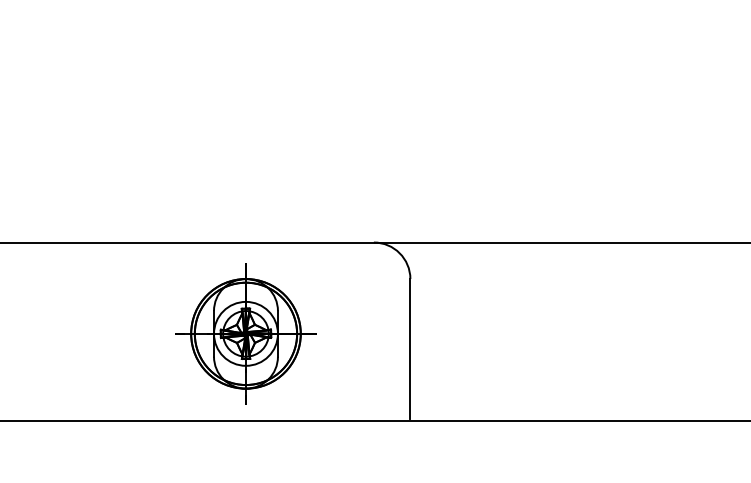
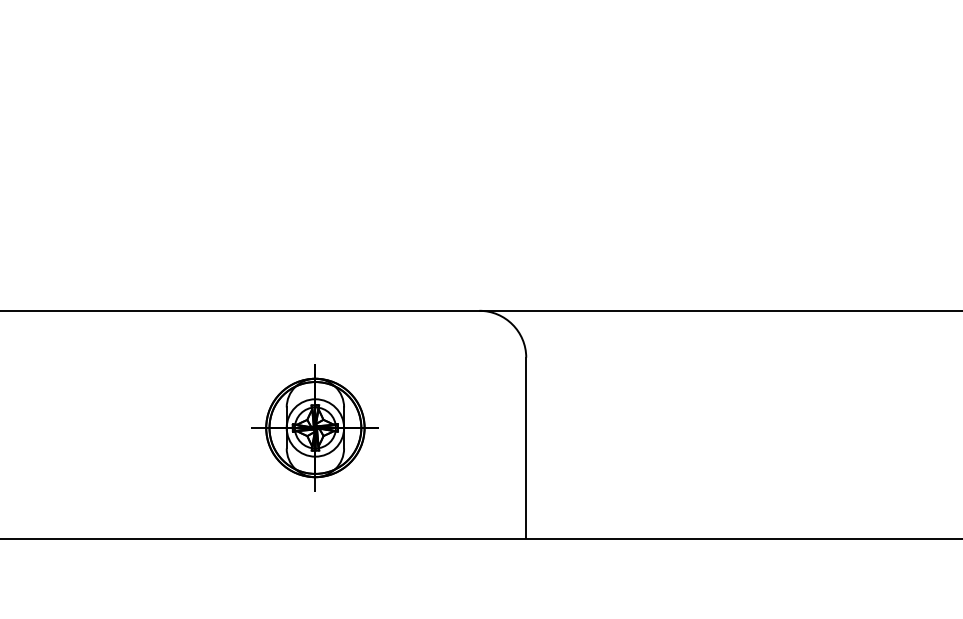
part: (246, 333) -> (315, 427), size x0.7

